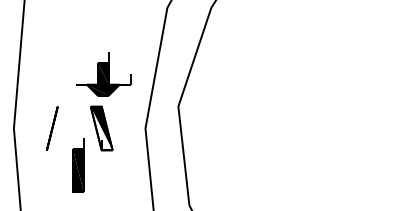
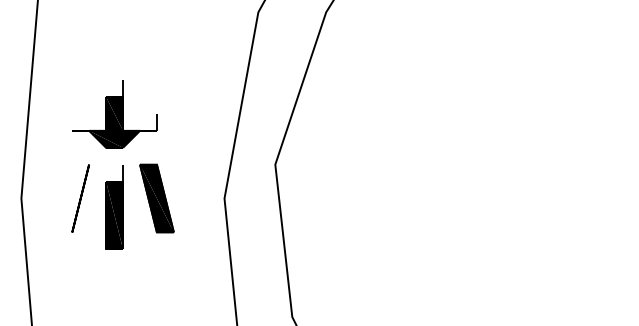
part: (103, 74) -> (114, 115), moved
fill: (101, 128) -> (156, 198), added
part: (78, 165) -> (114, 207), moved

